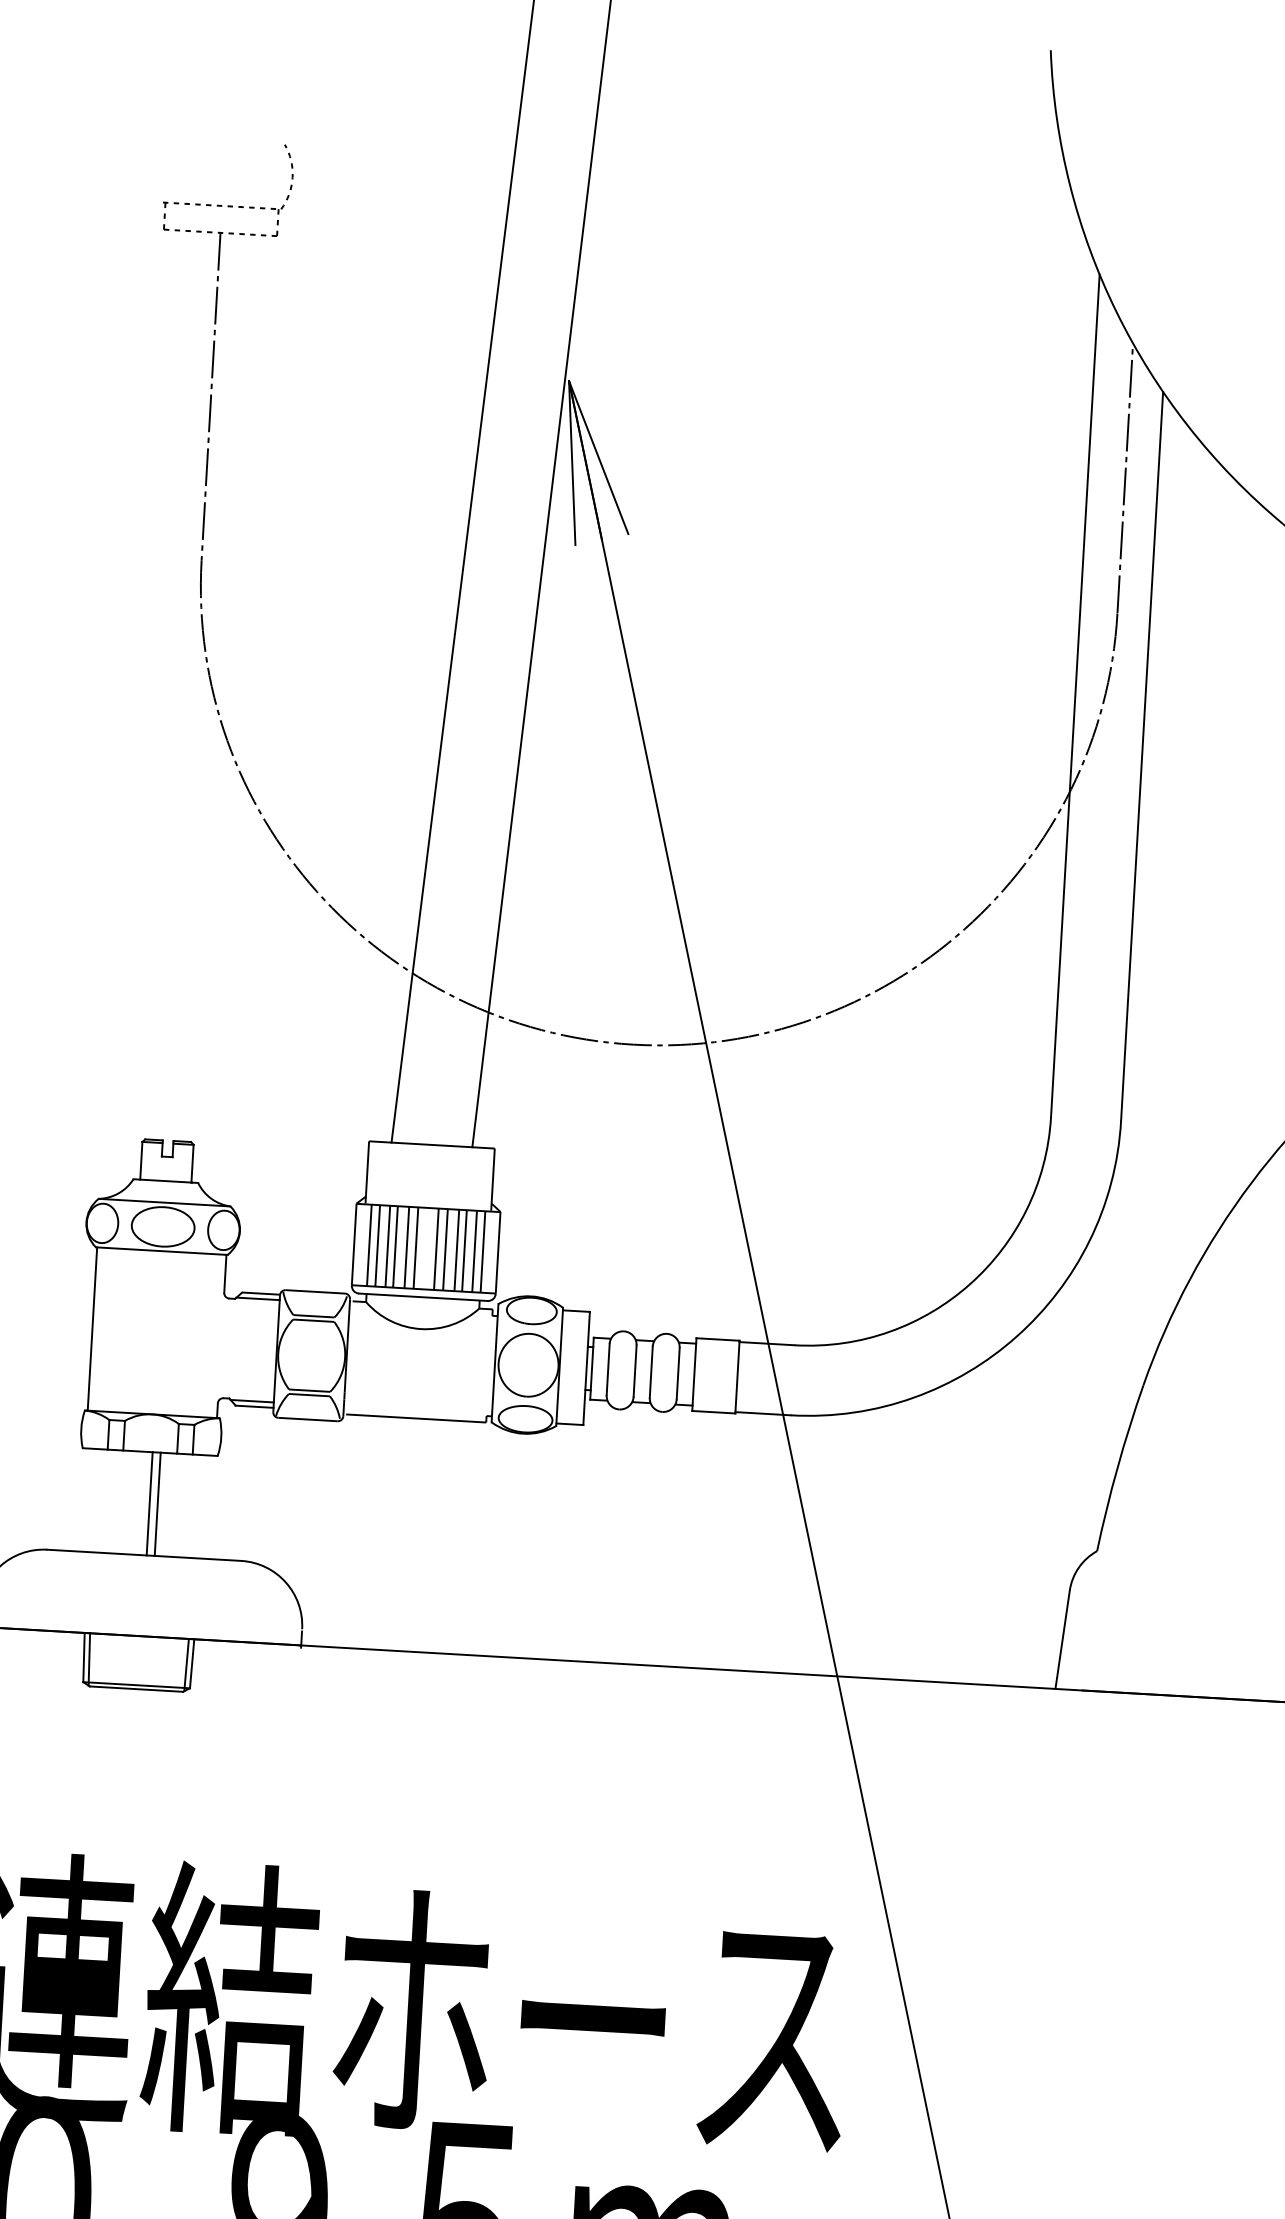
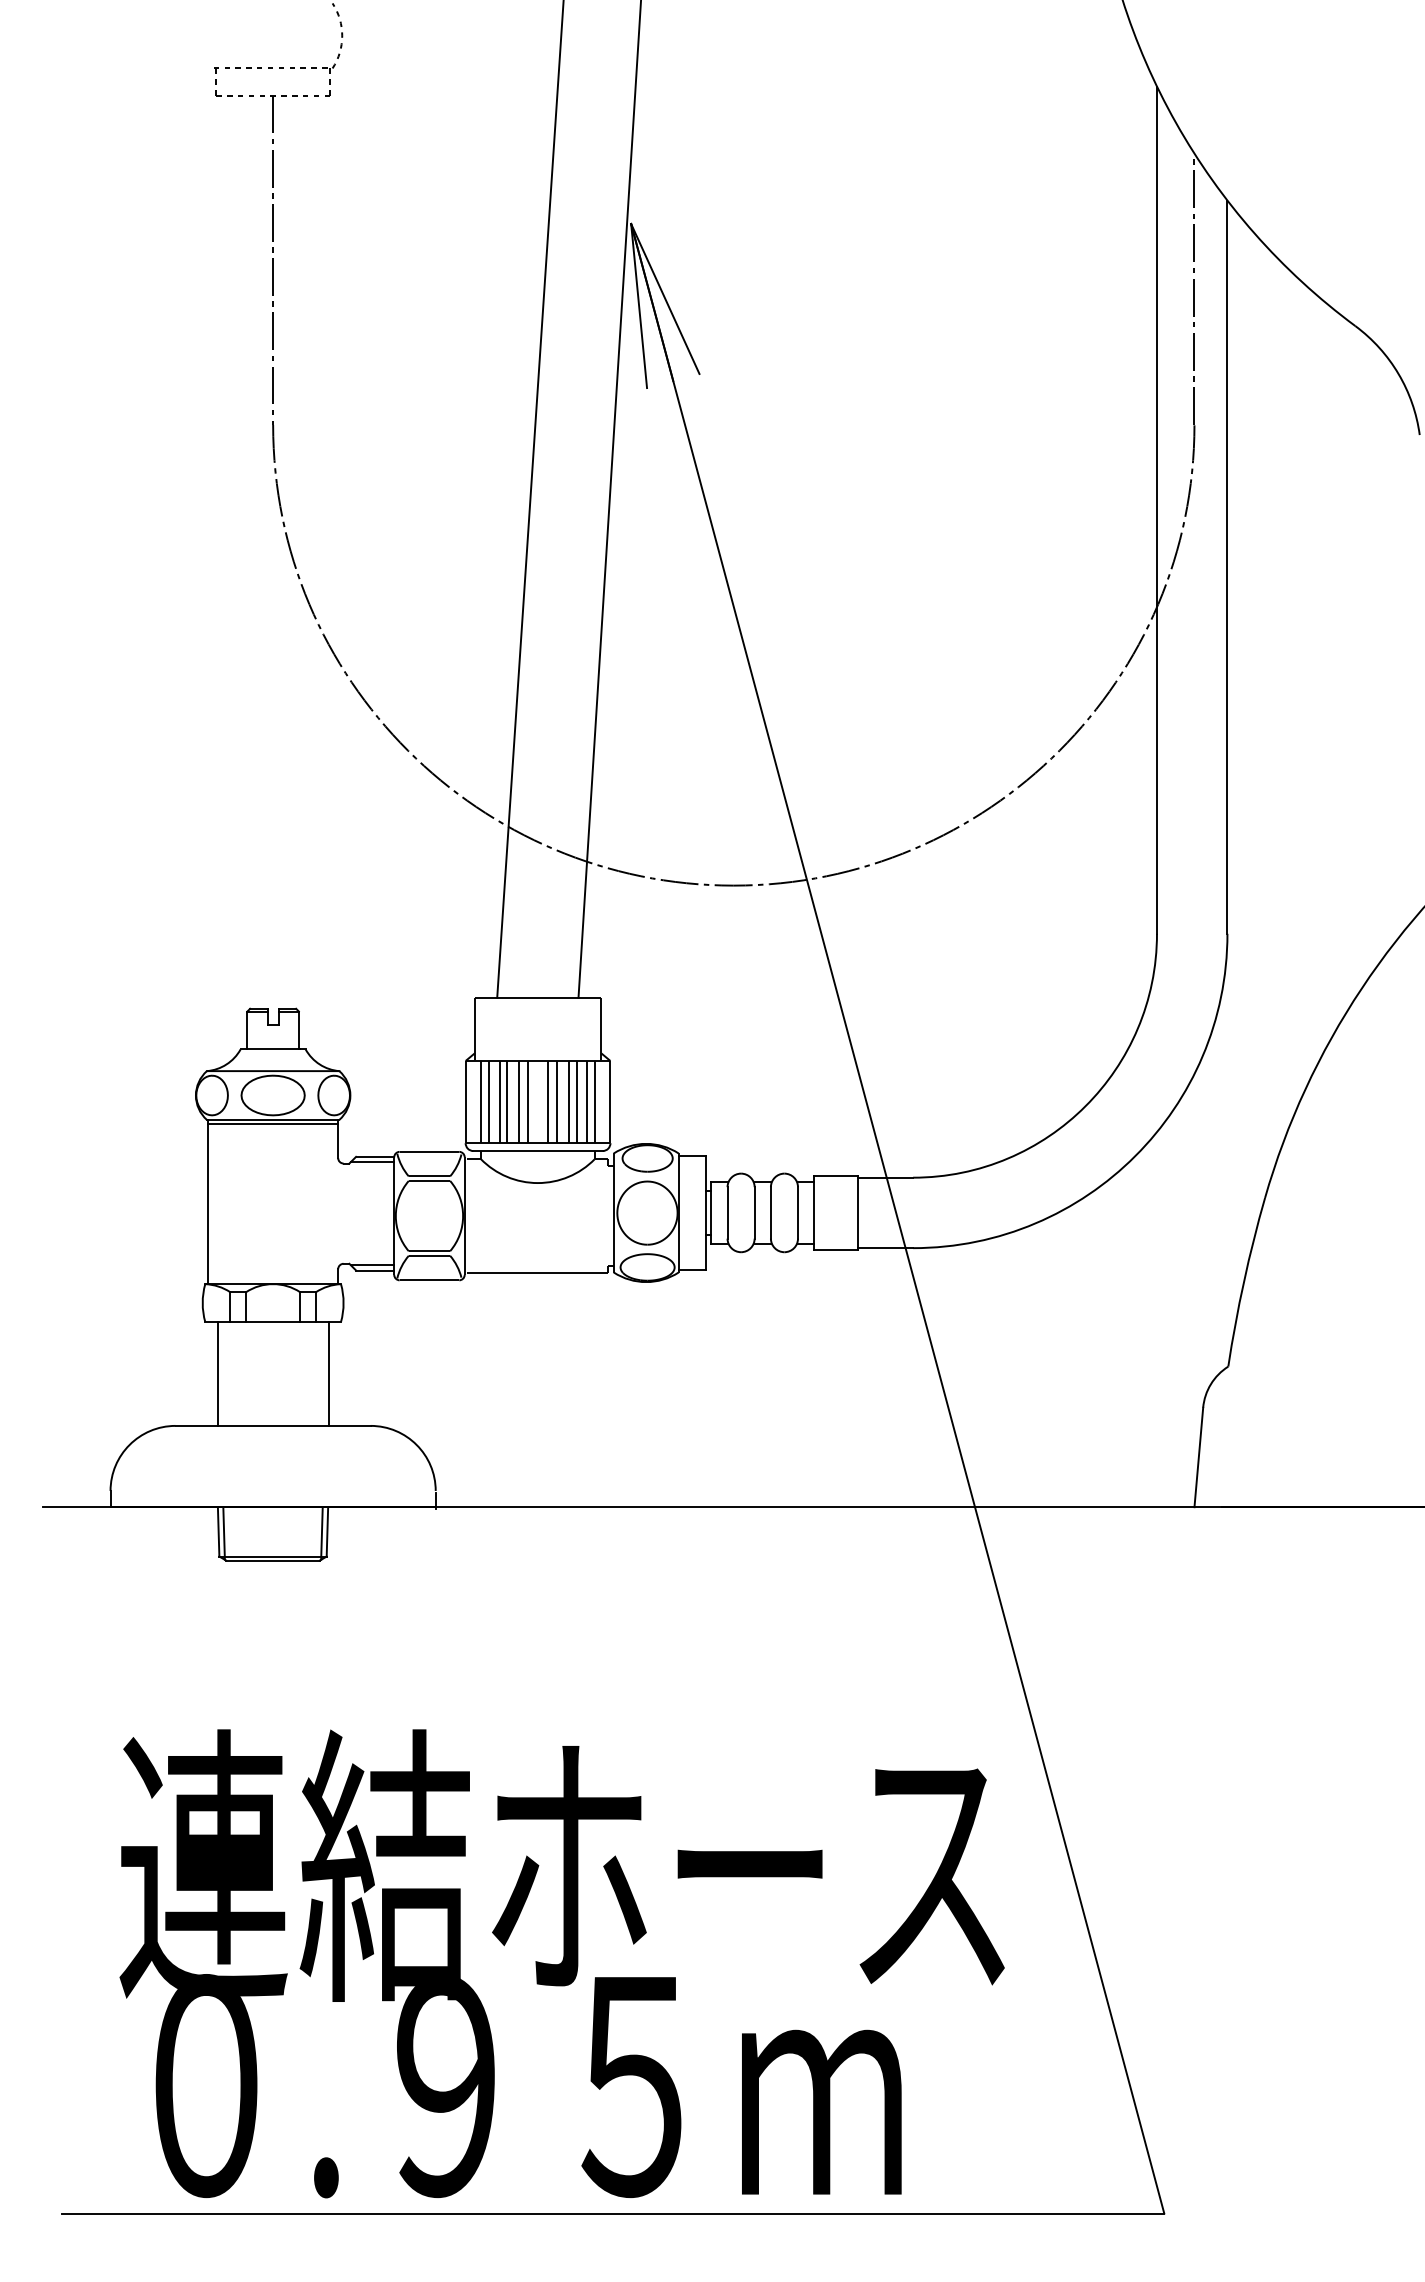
line: (161, 1254) -> (273, 1123), added
line: (149, 1503) -> (217, 1373), moved
line: (157, 1503) -> (328, 1373), moved

